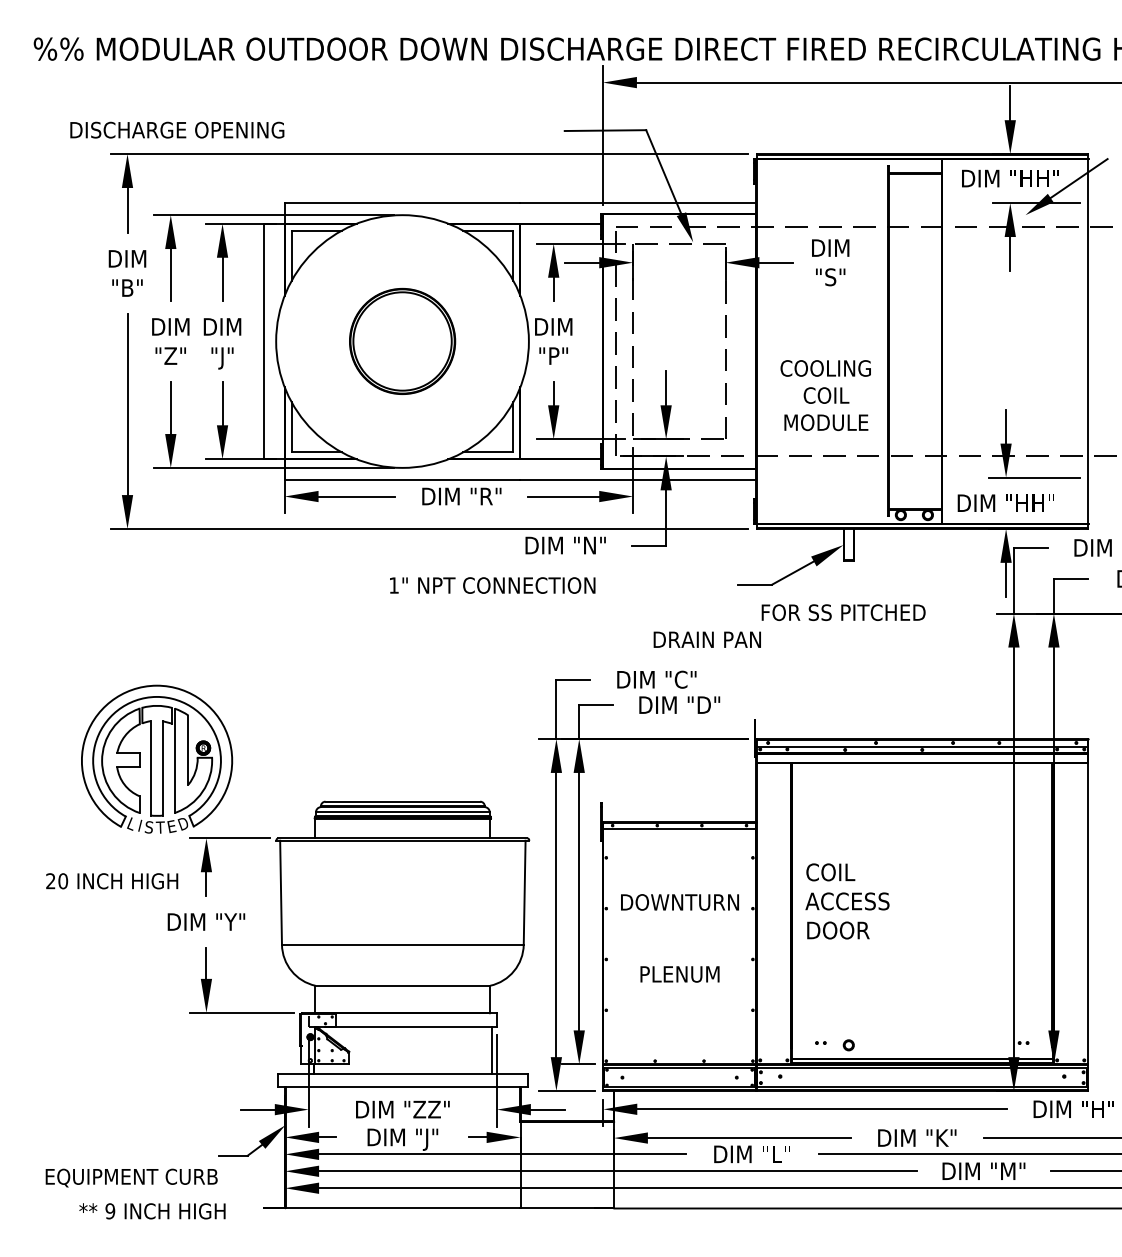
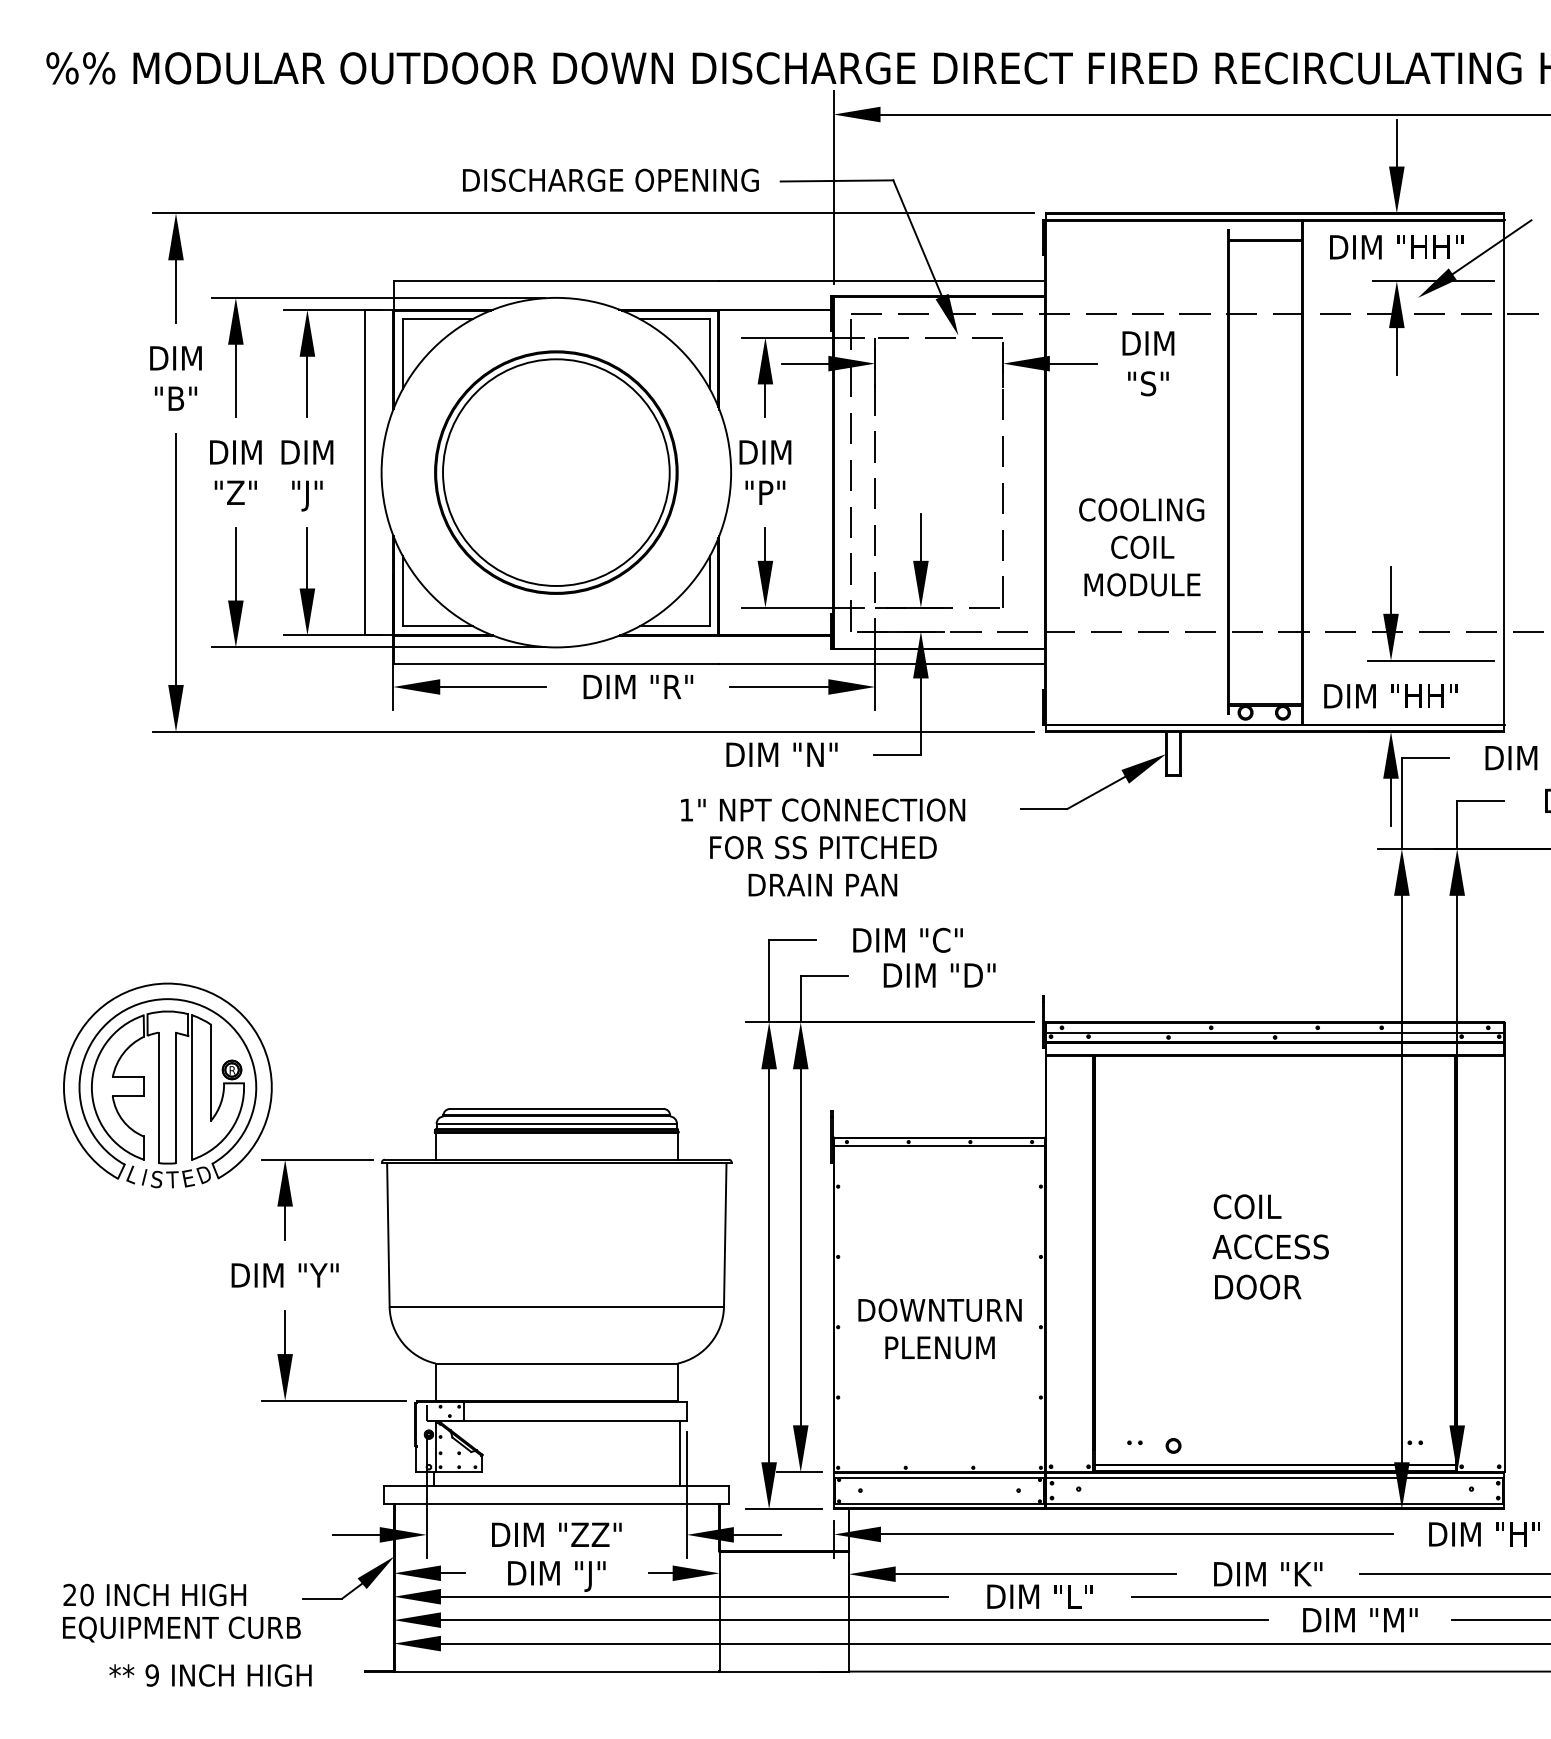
text: (177, 129) -> (610, 179), moved
part: (402, 341) -> (556, 472), size x1.67
text: (493, 585) -> (823, 809), moved
text: (843, 612) -> (823, 847), moved
text: (707, 639) -> (822, 884), moved
part: (156, 759) -> (167, 1085), moved
text: (111, 880) -> (154, 1594), moved
text: (679, 901) -> (939, 1309), moved
text: (847, 901) -> (1270, 1246), moved

